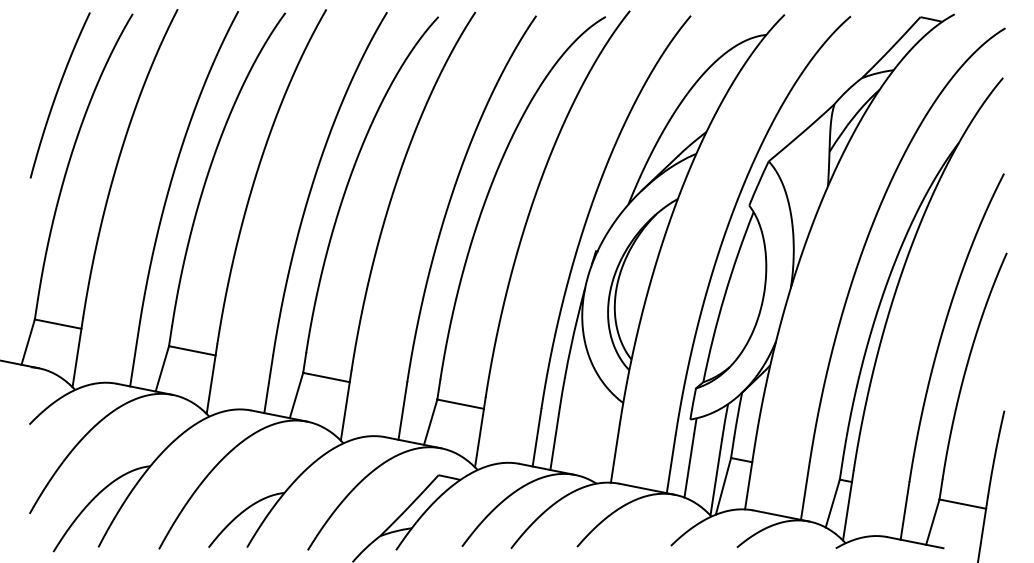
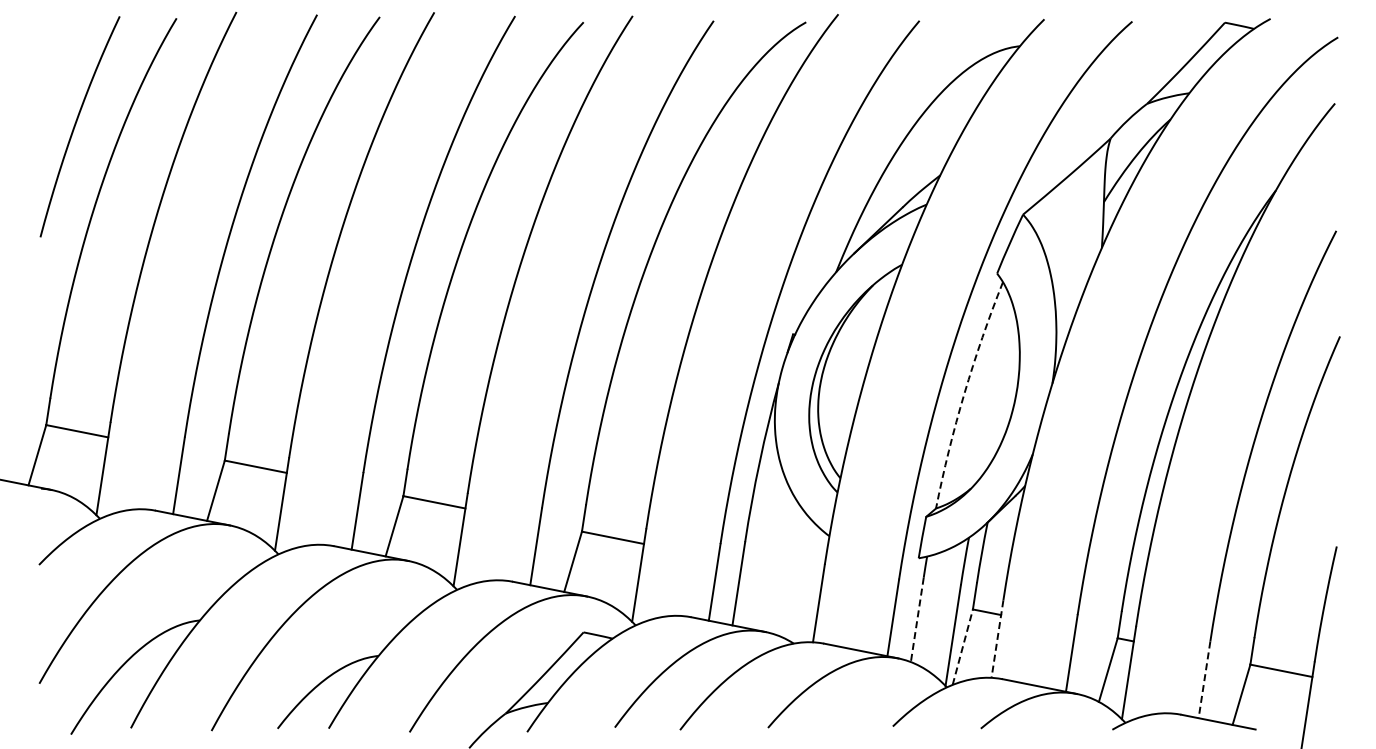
arc: (724, 295) -> (964, 393), solid -> dashed
line: (689, 465) -> (917, 619), solid -> dashed
line: (749, 480) -> (997, 639), solid -> dashed
line: (723, 485) -> (962, 646), solid -> dashed
line: (905, 510) -> (1204, 679), solid -> dashed

